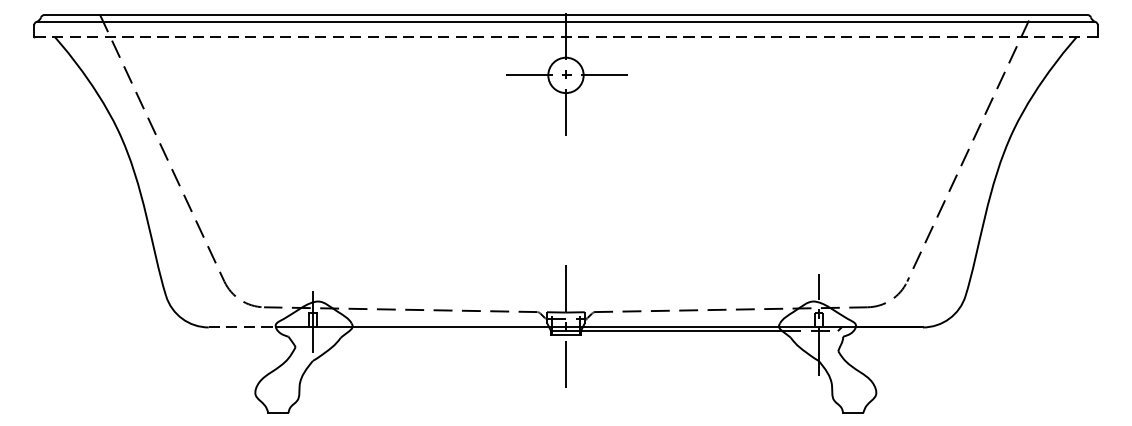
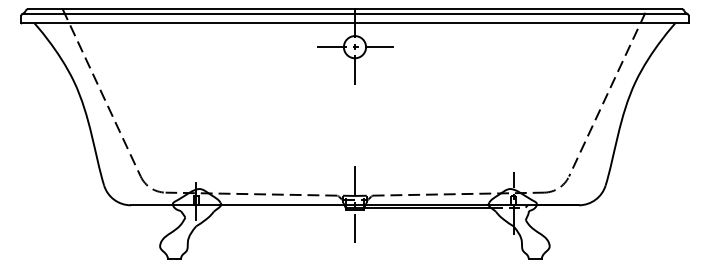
line: (565, 37) -> (354, 23), dashed -> solid
line: (243, 327) -> (152, 205), dashed -> solid

